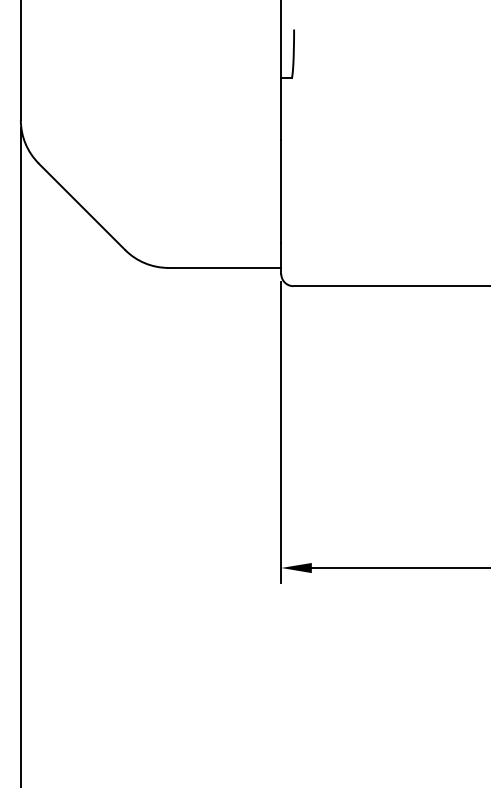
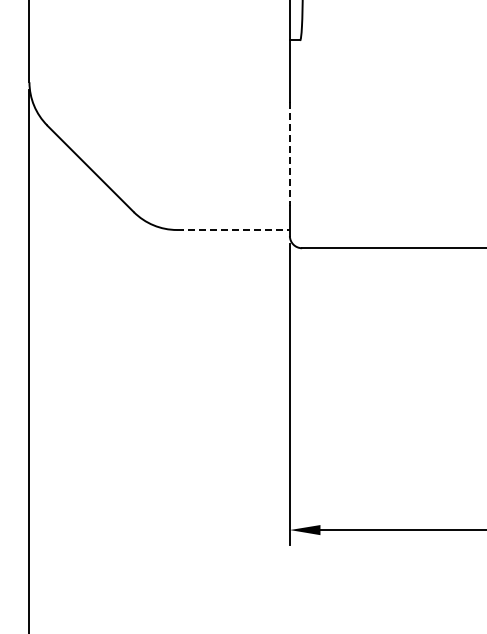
line: (281, 191) -> (290, 153), solid -> dashed
line: (225, 267) -> (234, 229), solid -> dashed

